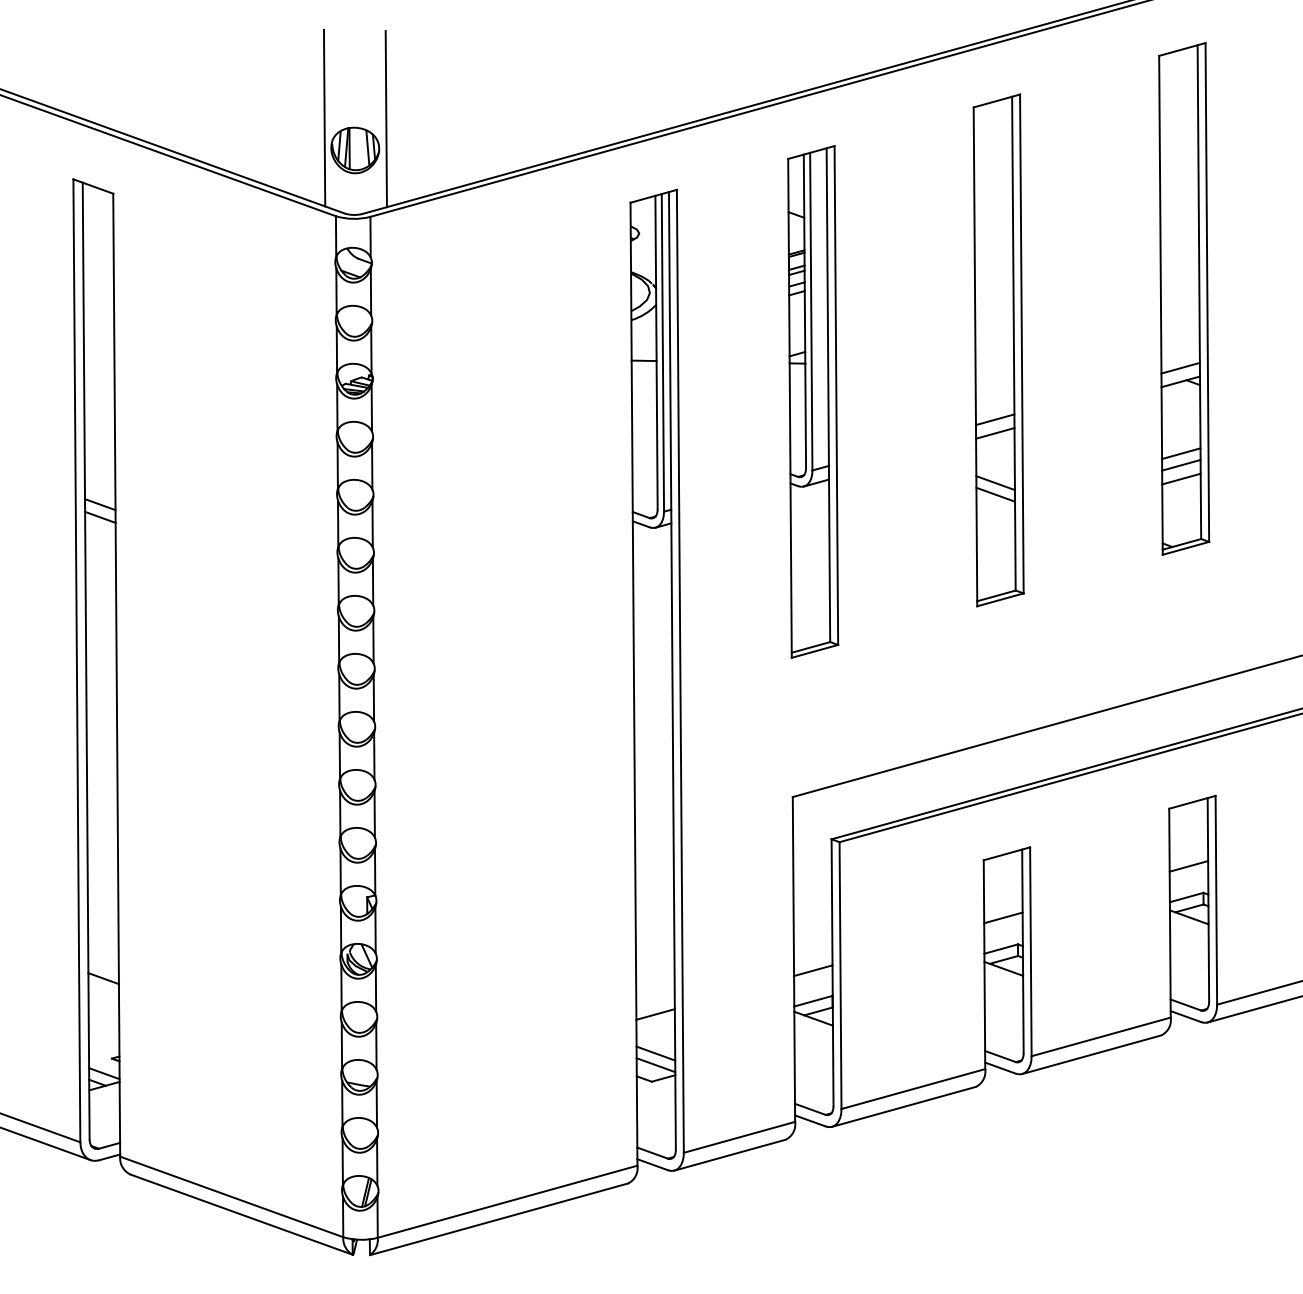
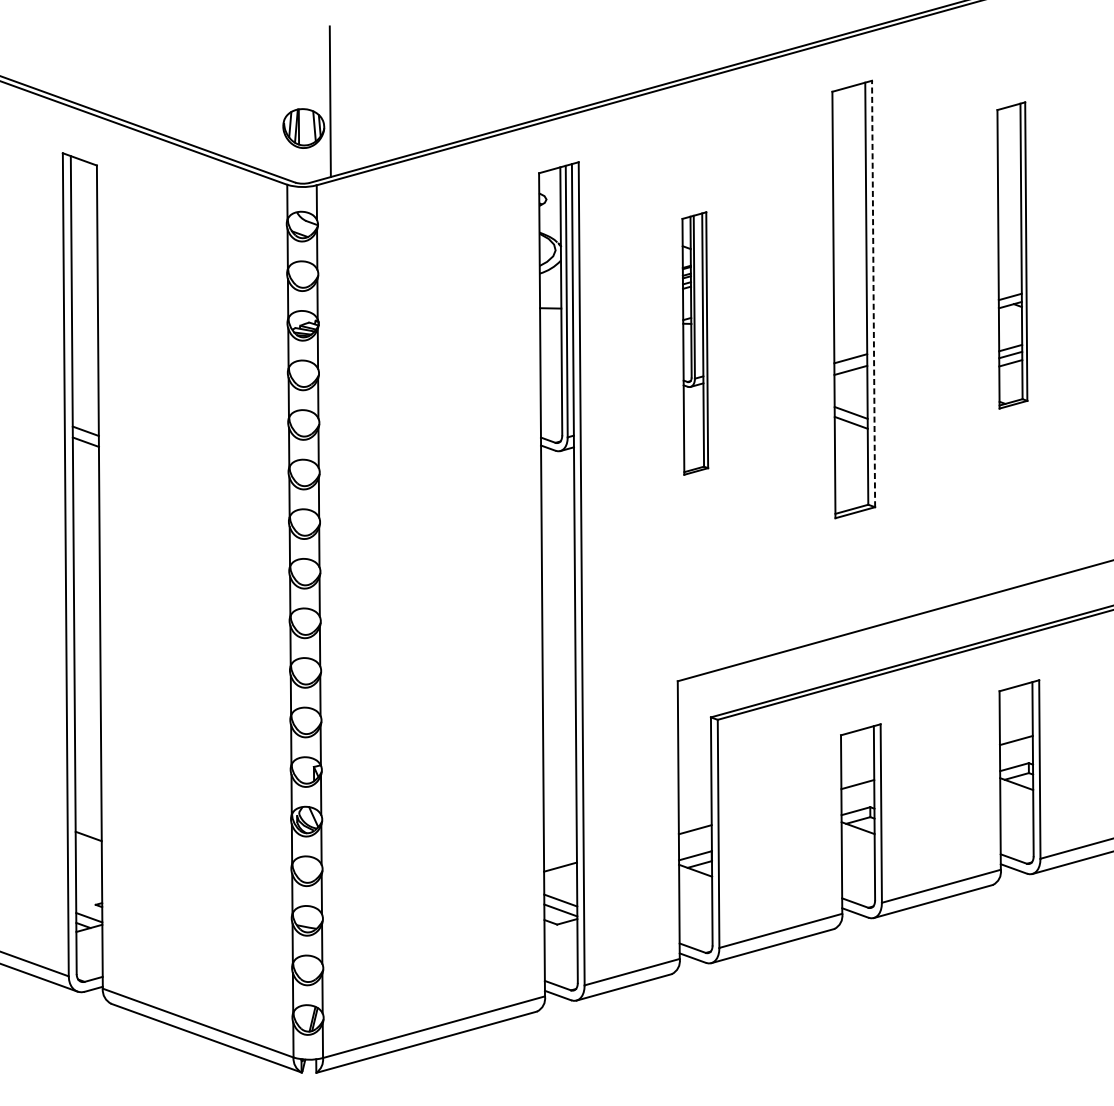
line: (324, 117) -> (277, 100), removed
part: (1184, 298) -> (1012, 255), size x0.7
line: (1021, 343) -> (873, 293), solid -> dashed
part: (813, 401) -> (695, 343), size x0.6

